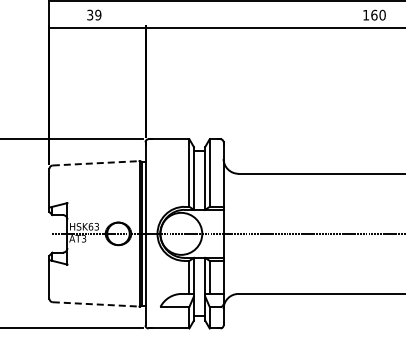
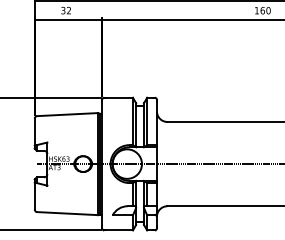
text: (98, 15) -> (69, 10), 39 -> 32
line: (96, 163) -> (67, 114), dashed -> solid
line: (96, 304) -> (67, 213), dashed -> solid

